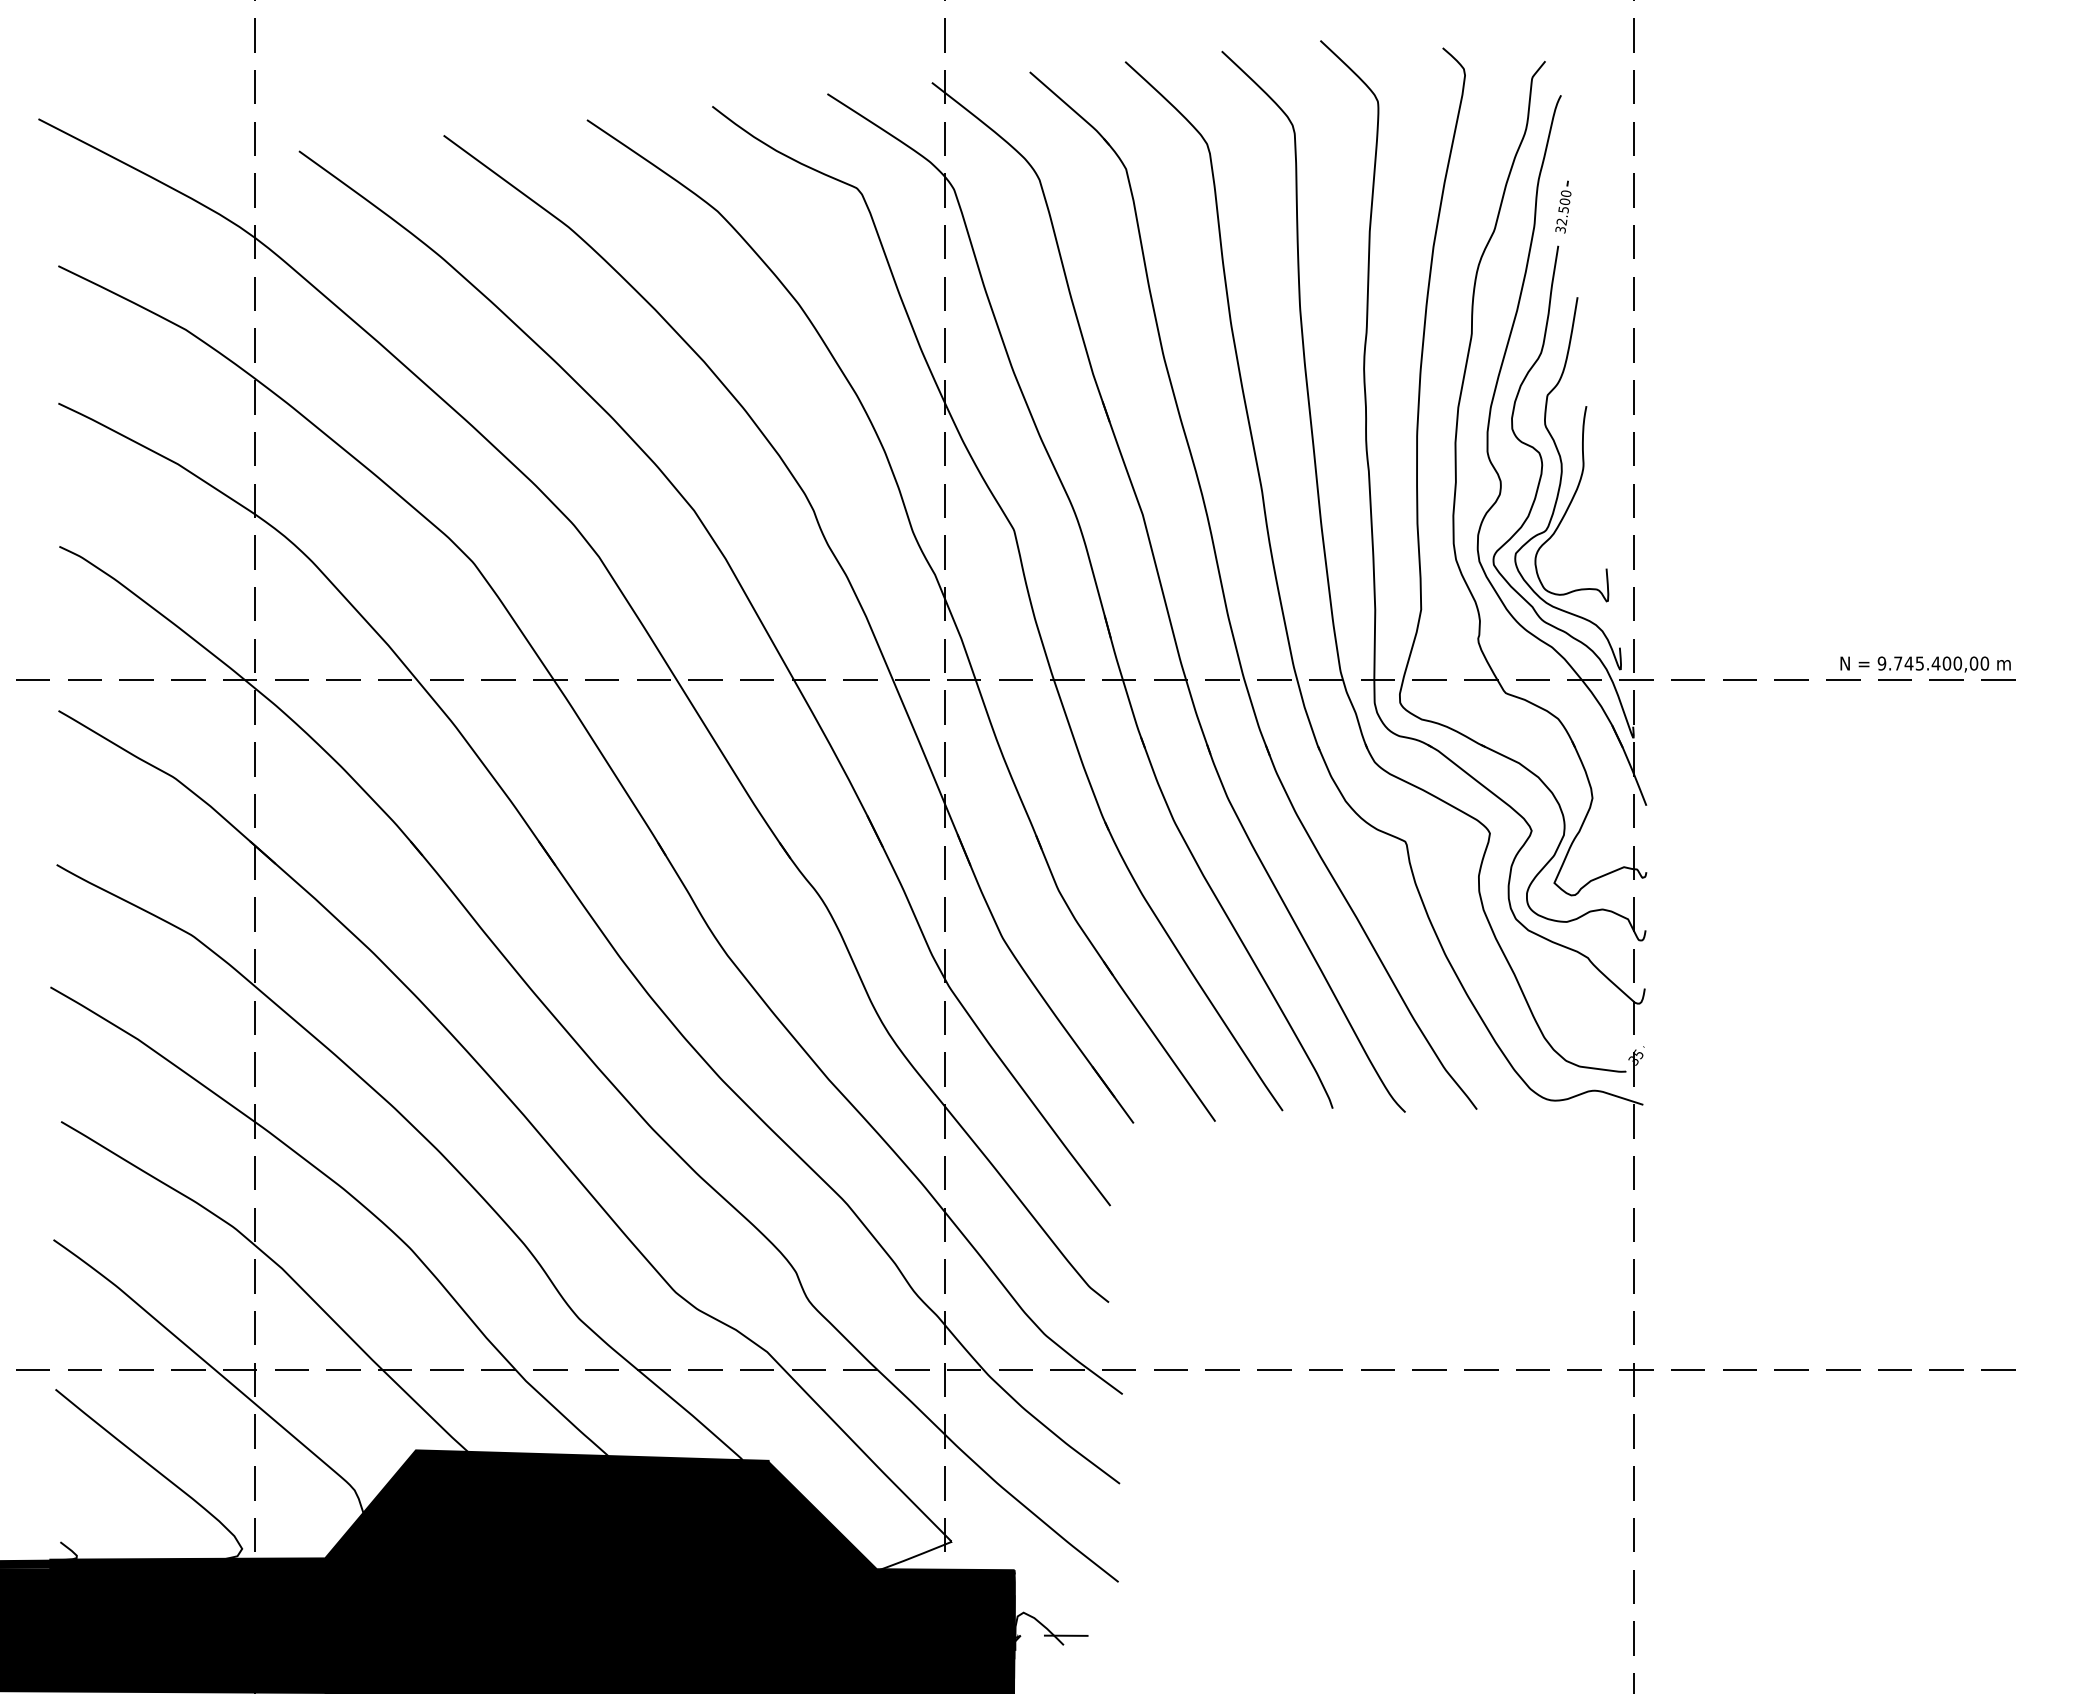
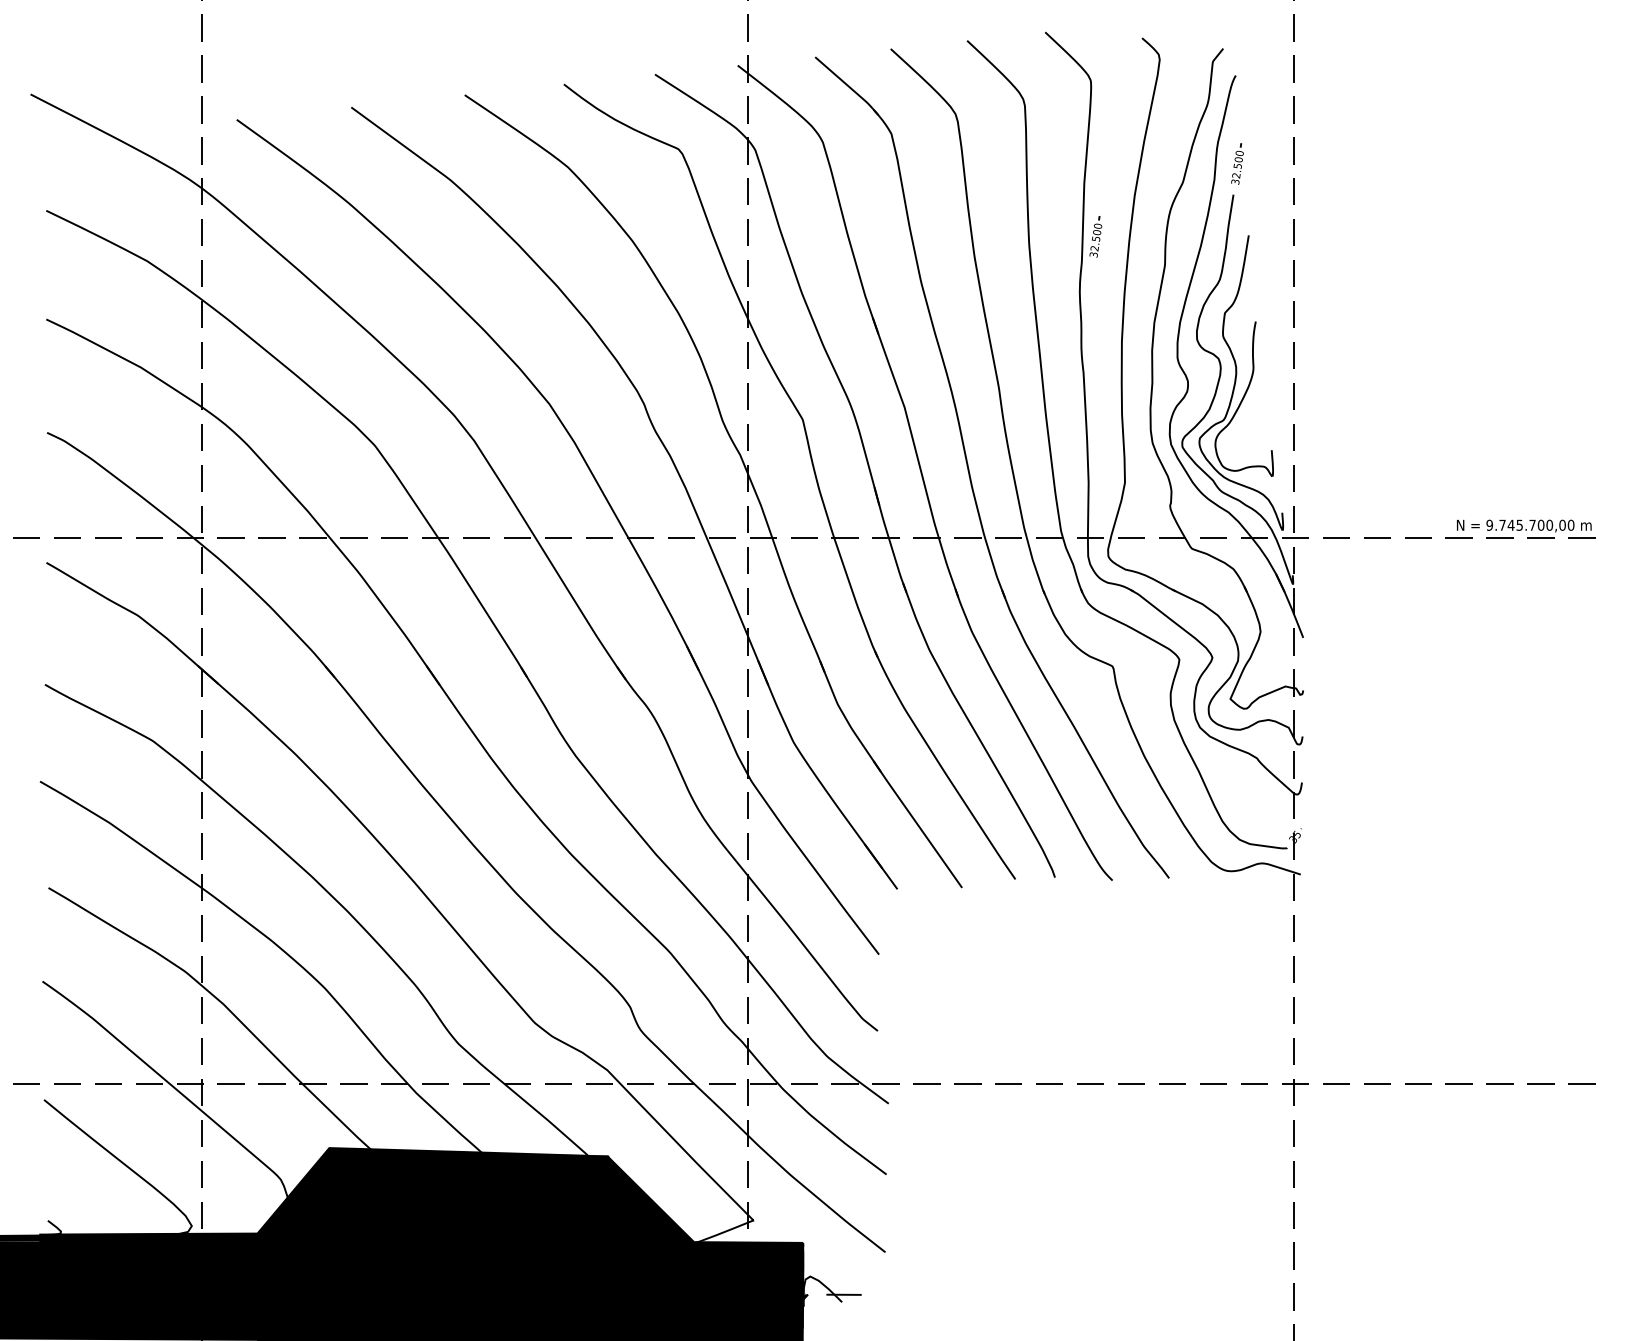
part: (1384, 298) -> (1095, 236), added
text: (1935, 663) -> (1532, 525), 9.745.400,00 -> 9.745.700,00

